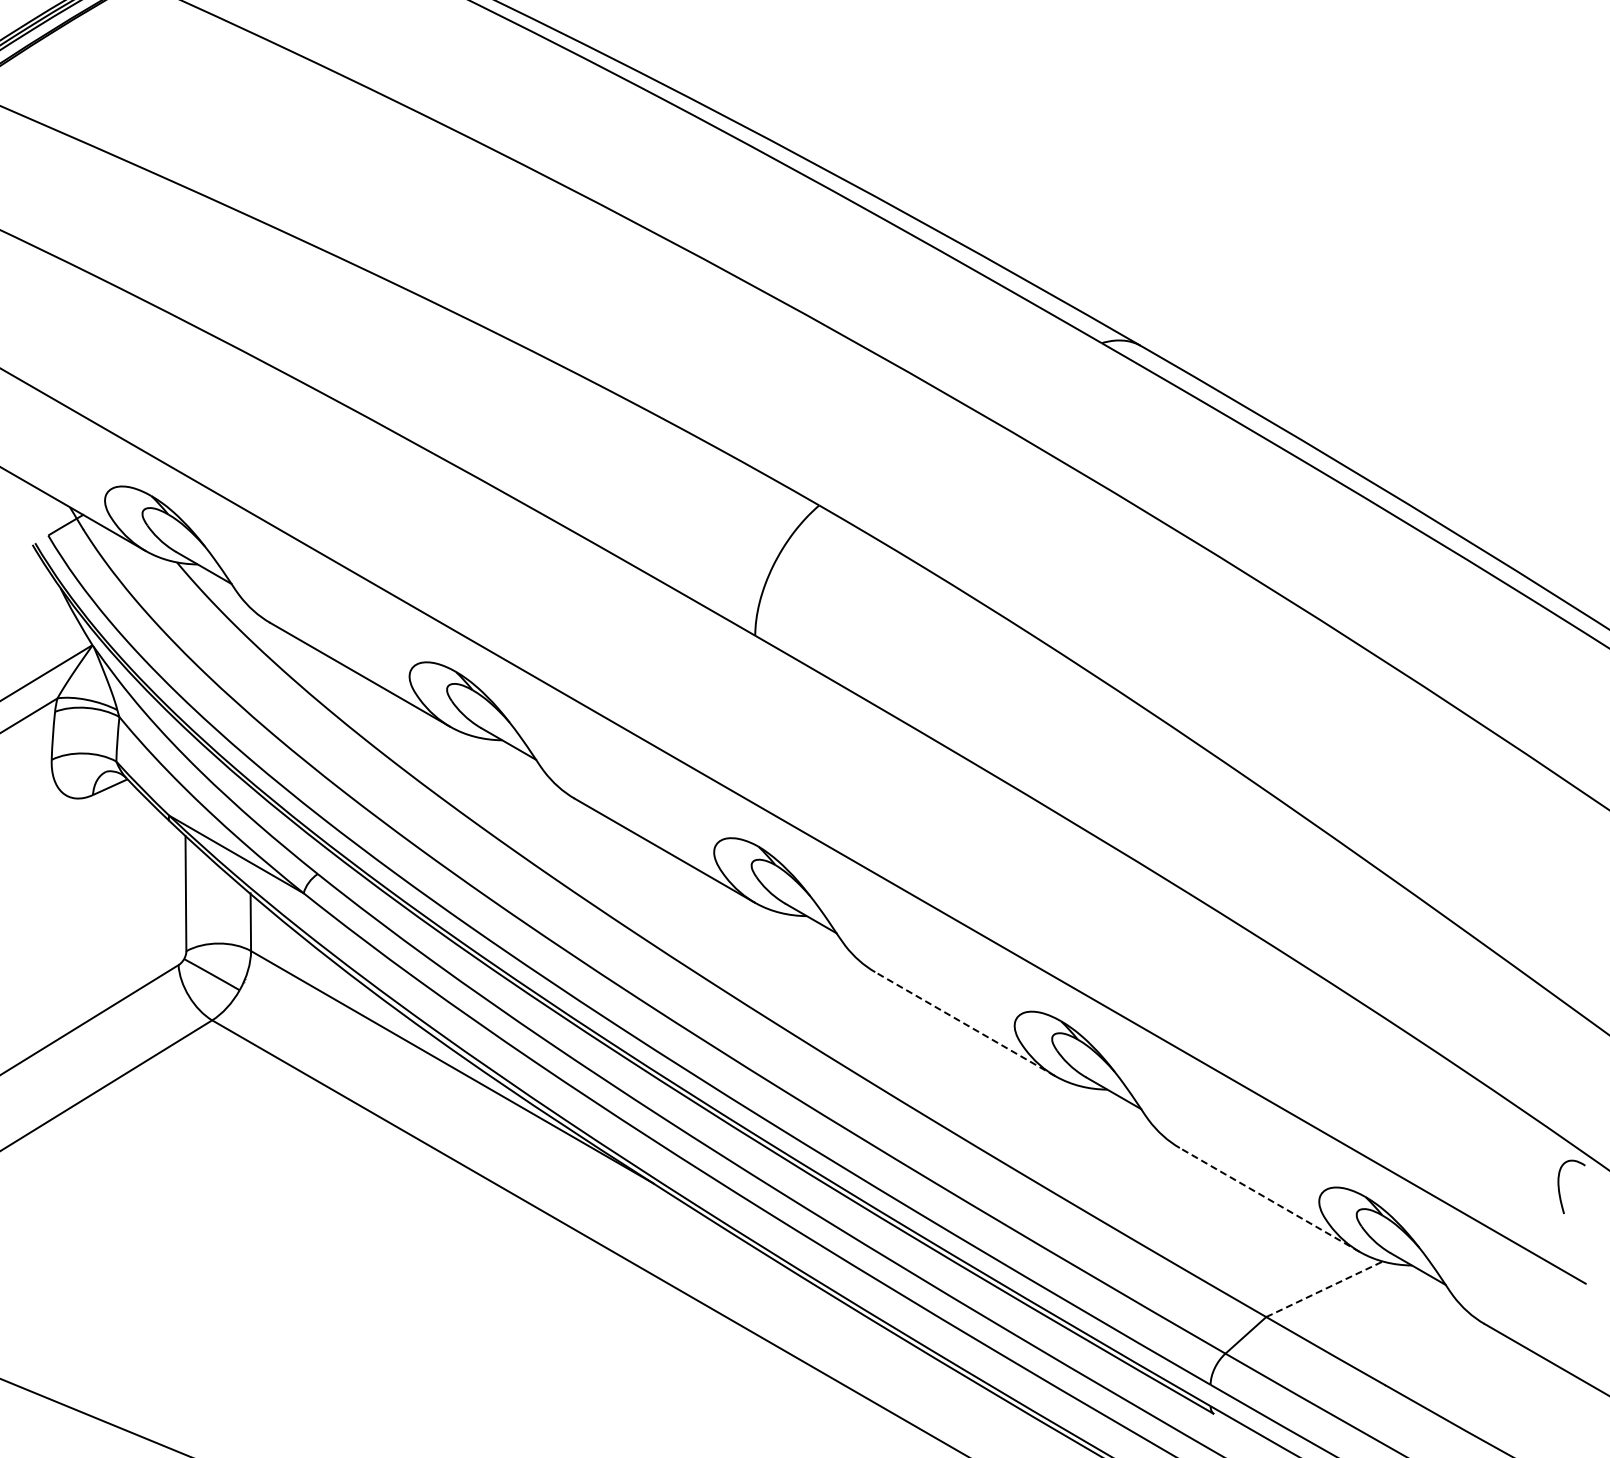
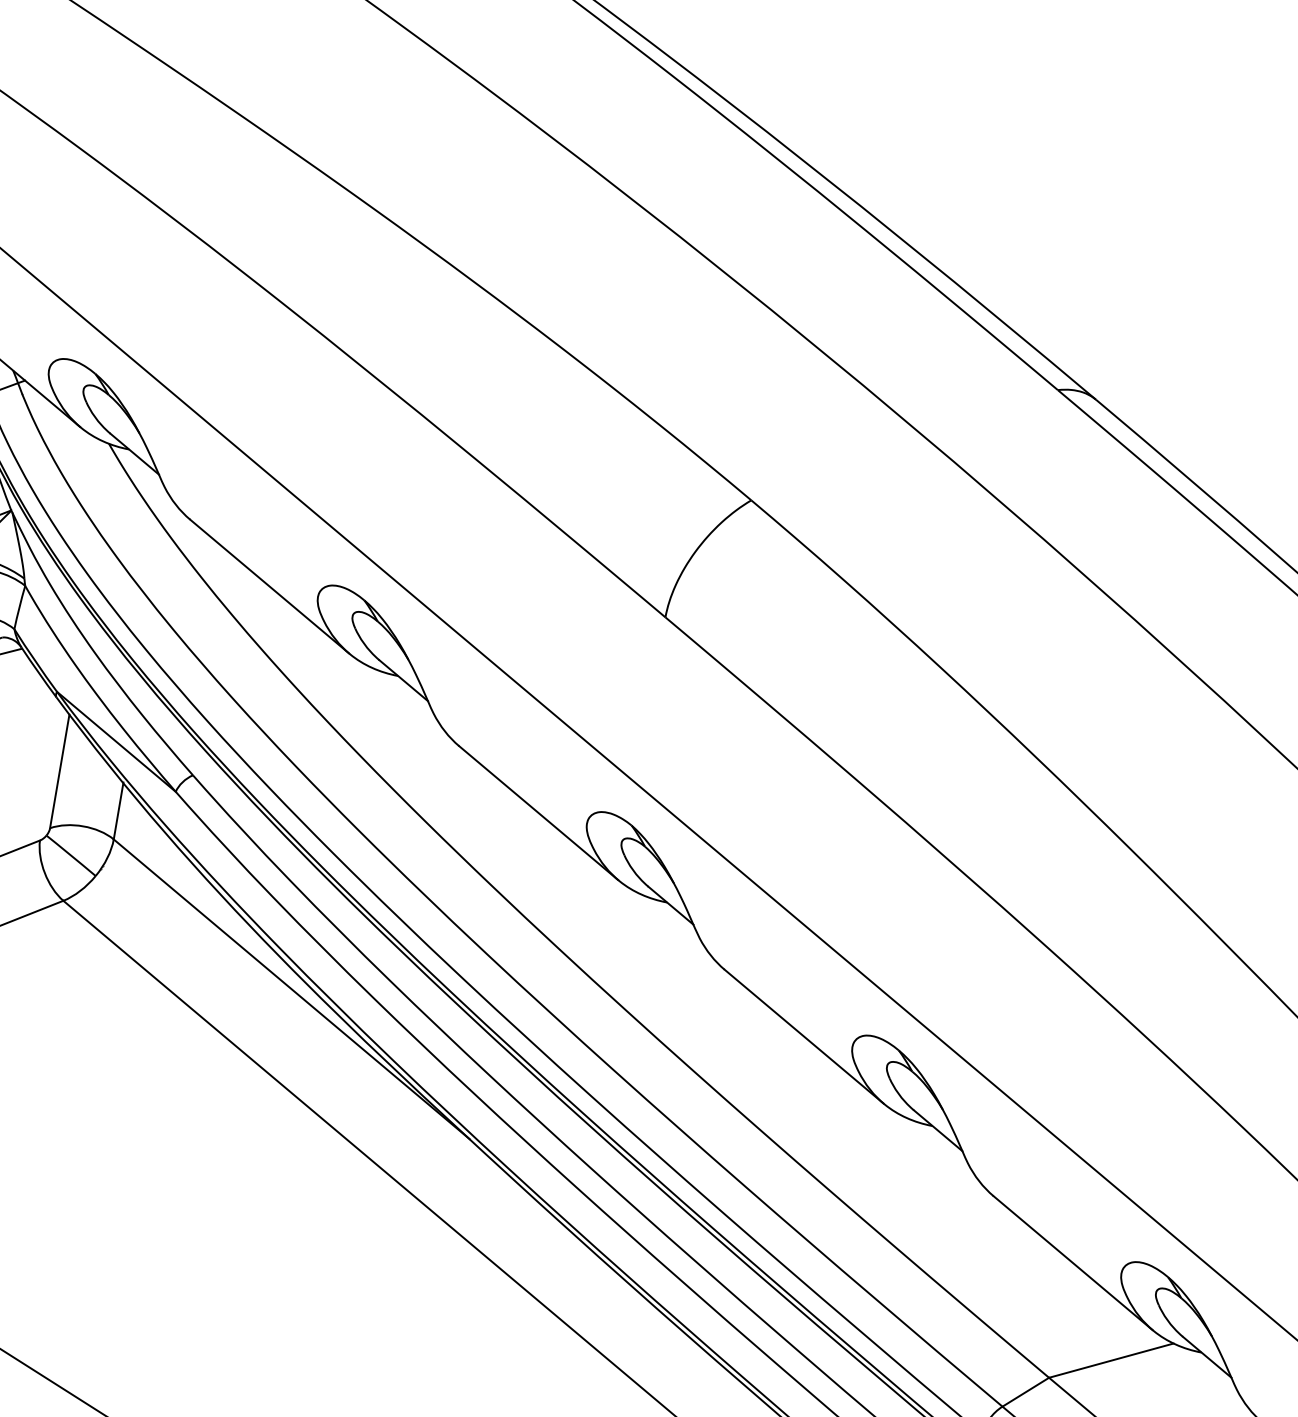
line: (965, 1024) -> (804, 1037), dashed -> solid
line: (1269, 1199) -> (1072, 1262), dashed -> solid
line: (1324, 1289) -> (1111, 1360), dashed -> solid

